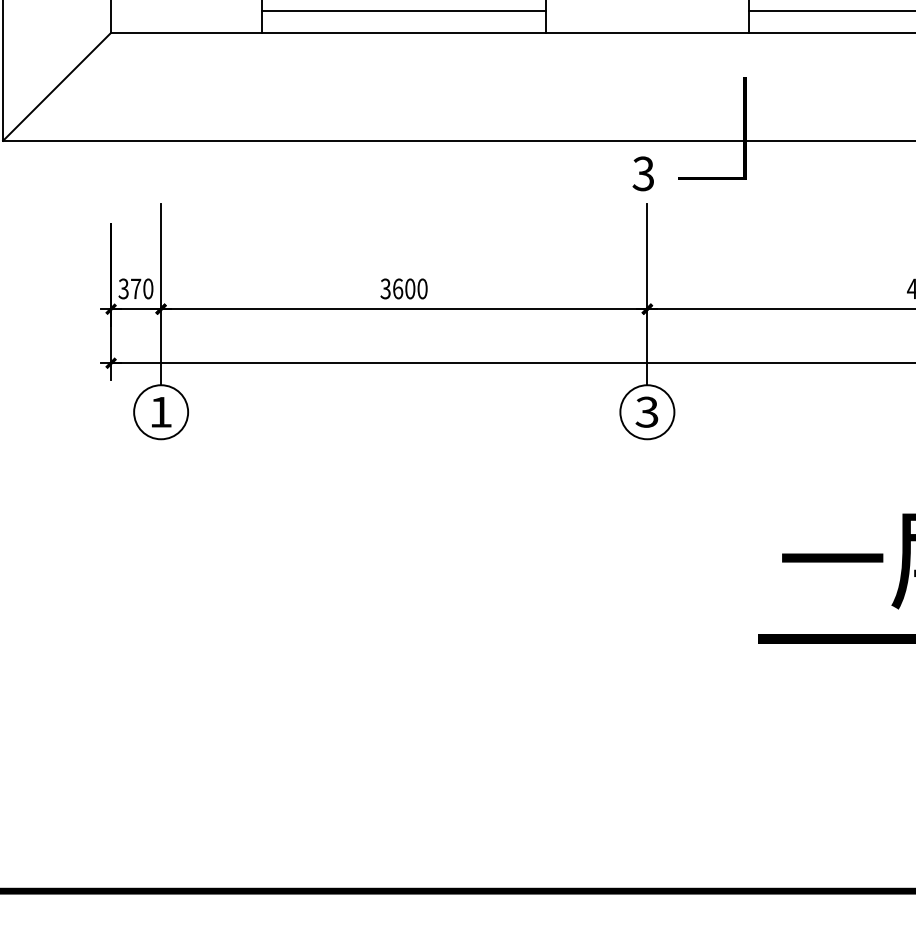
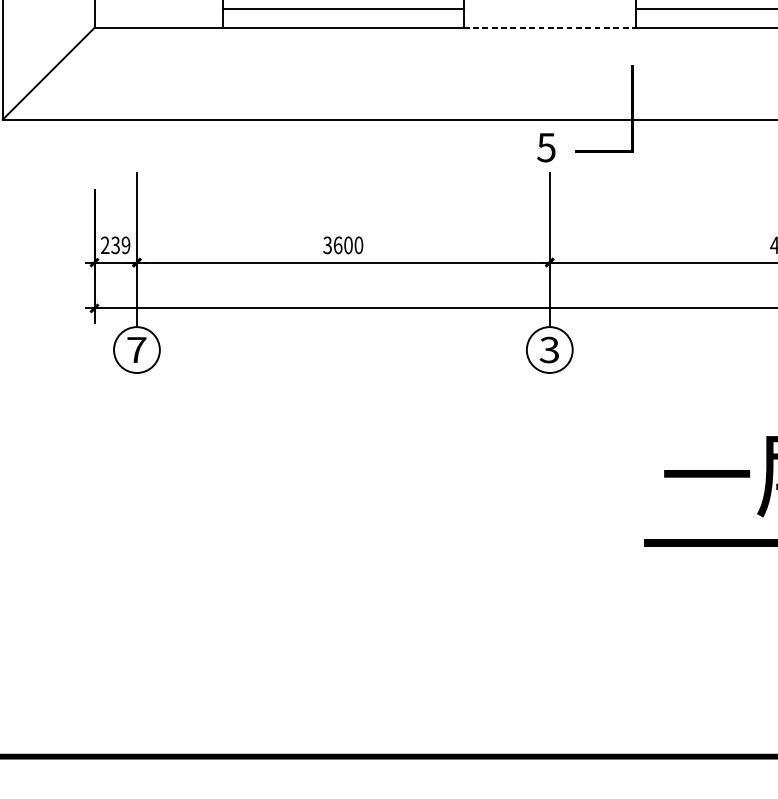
line: (647, 32) -> (549, 27), solid -> dashed
text: (643, 173) -> (546, 147), 3 -> 5
text: (135, 288) -> (115, 244), 370 -> 239
text: (161, 412) -> (137, 350), 1 -> 7

